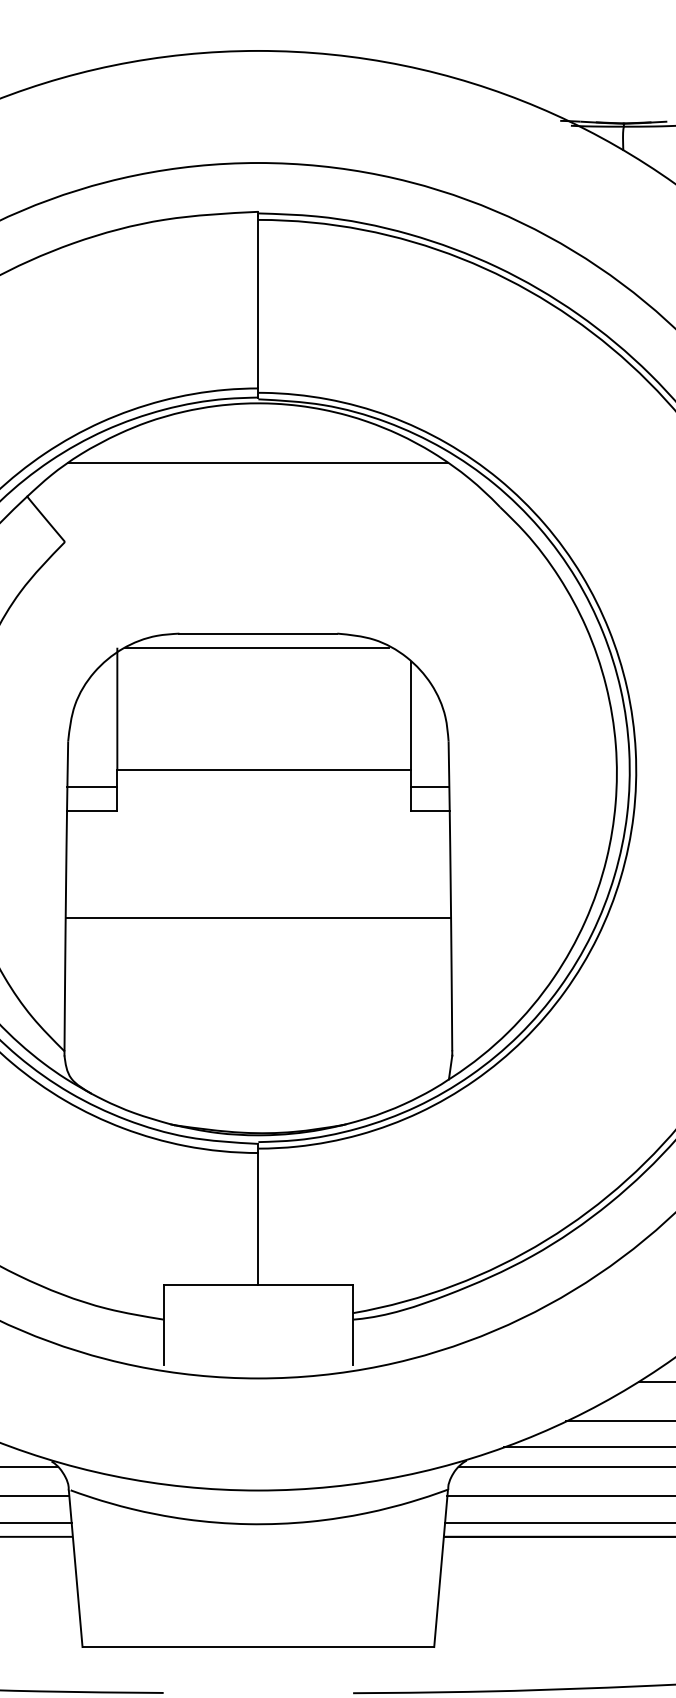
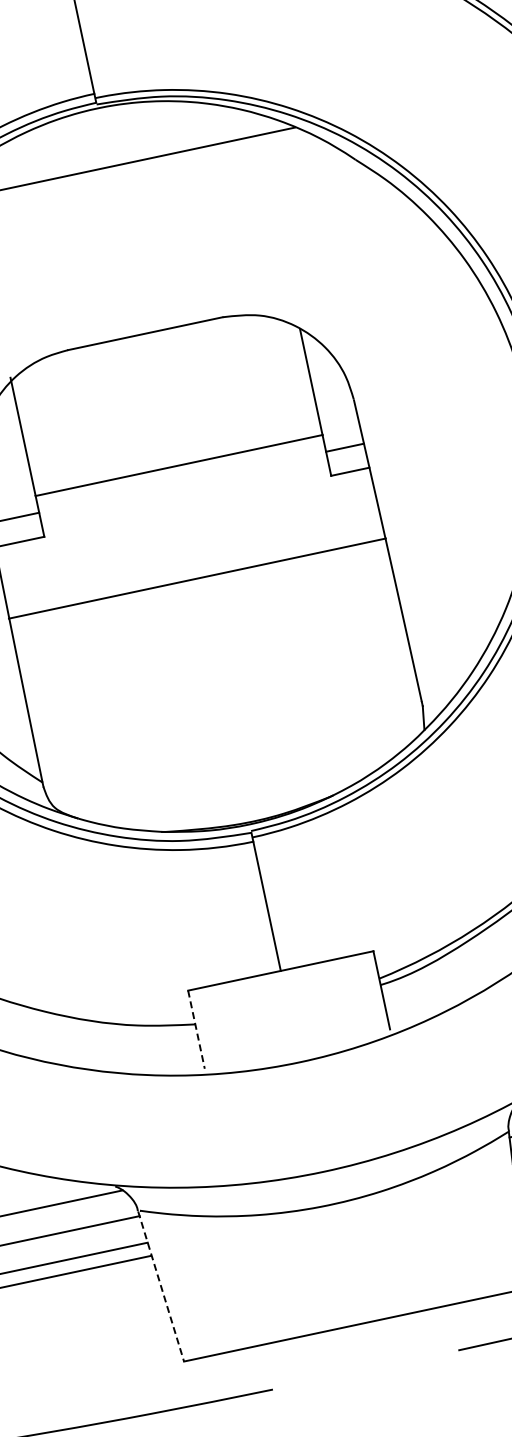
line: (256, 647) -> (146, 347), removed
line: (258, 917) -> (197, 578), moved
line: (163, 1325) -> (196, 1030), solid -> dashed
line: (75, 1569) -> (161, 1287), solid -> dashed

